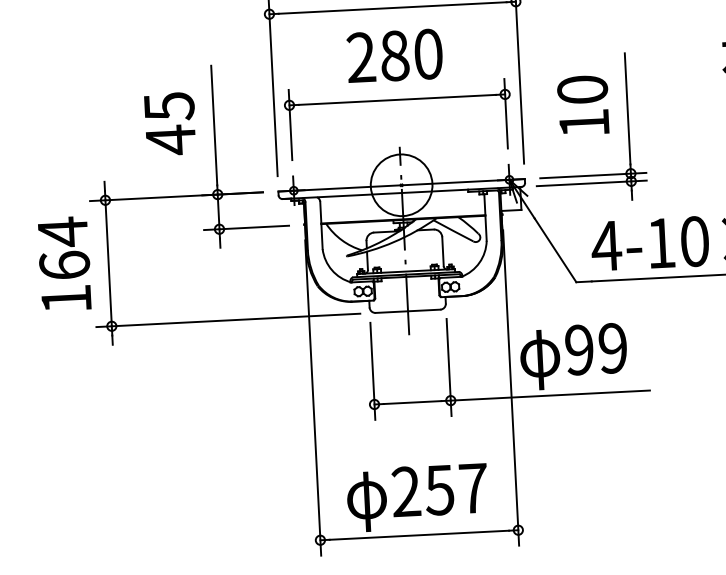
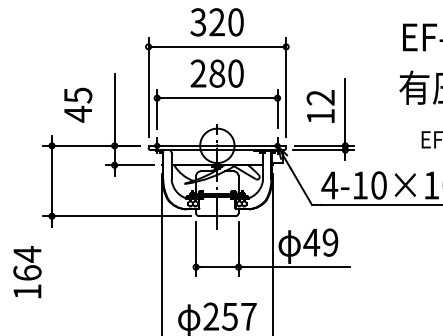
text: (581, 89) -> (320, 97), 10 -> 12
text: (170, 122) -> (78, 104), moved
text: (64, 264) -> (27, 272), moved
text: (579, 349) -> (311, 242), 99 -> 49

